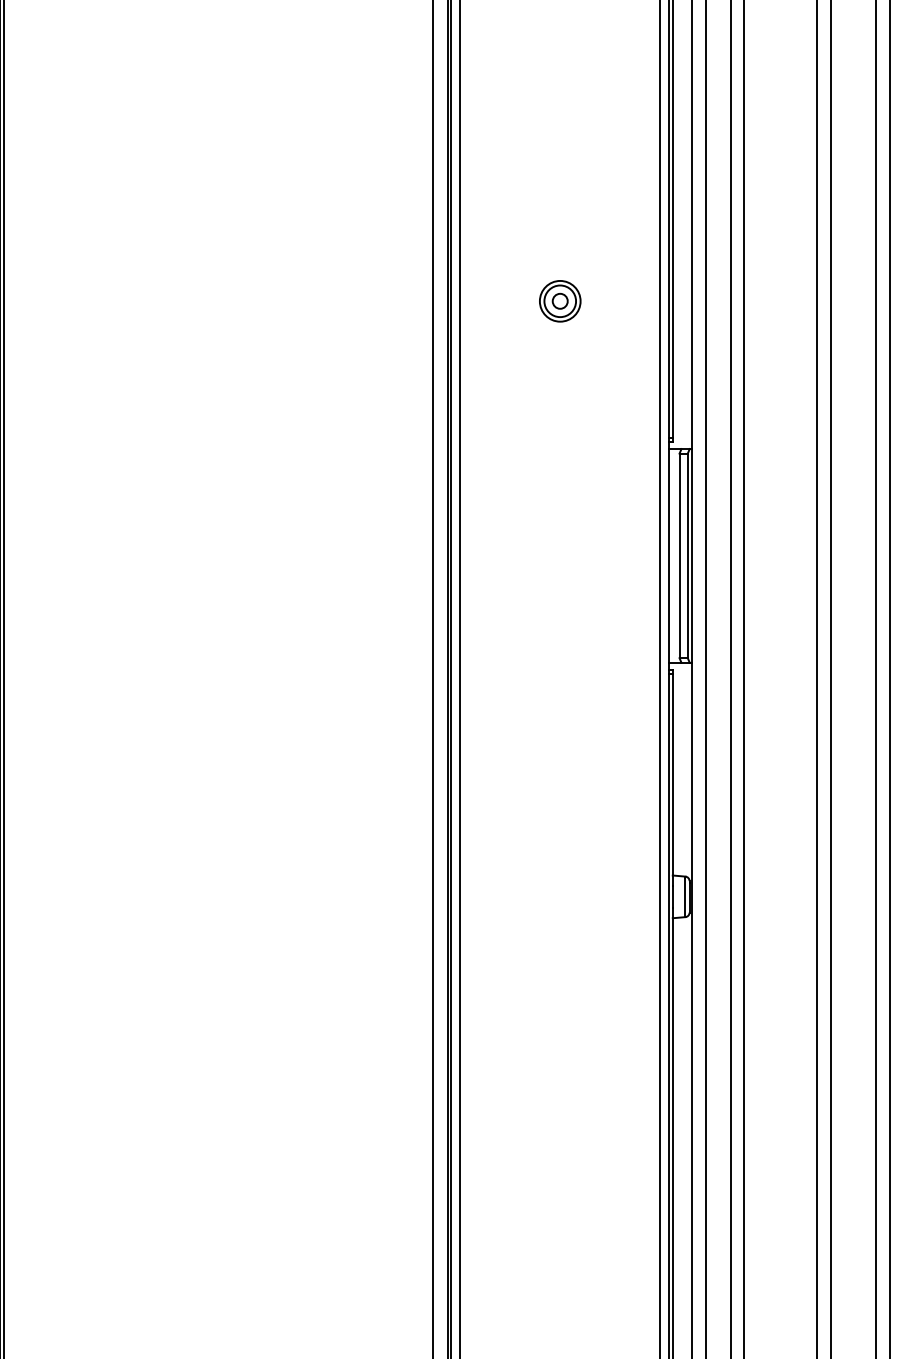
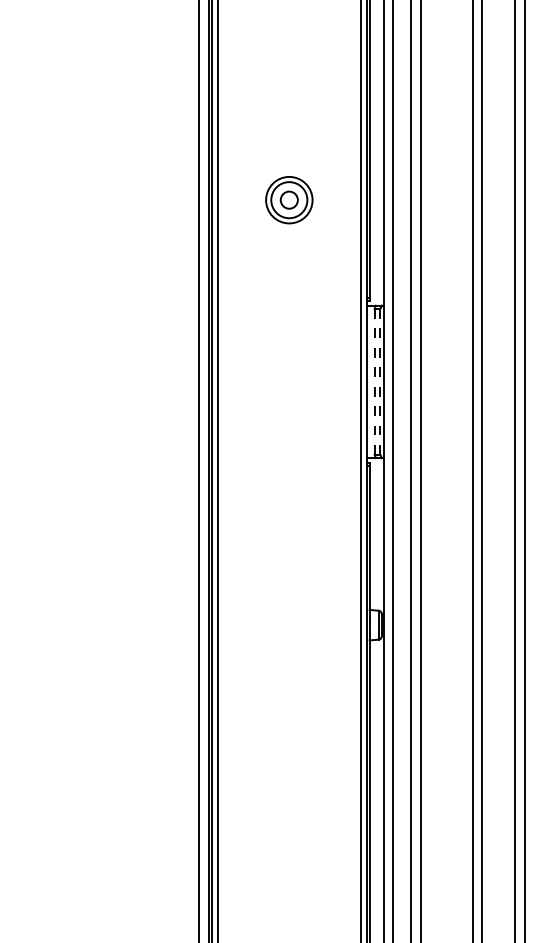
part: (560, 301) -> (289, 200), size x1.6
line: (679, 556) -> (374, 382), solid -> dashed
line: (687, 556) -> (380, 382), solid -> dashed

